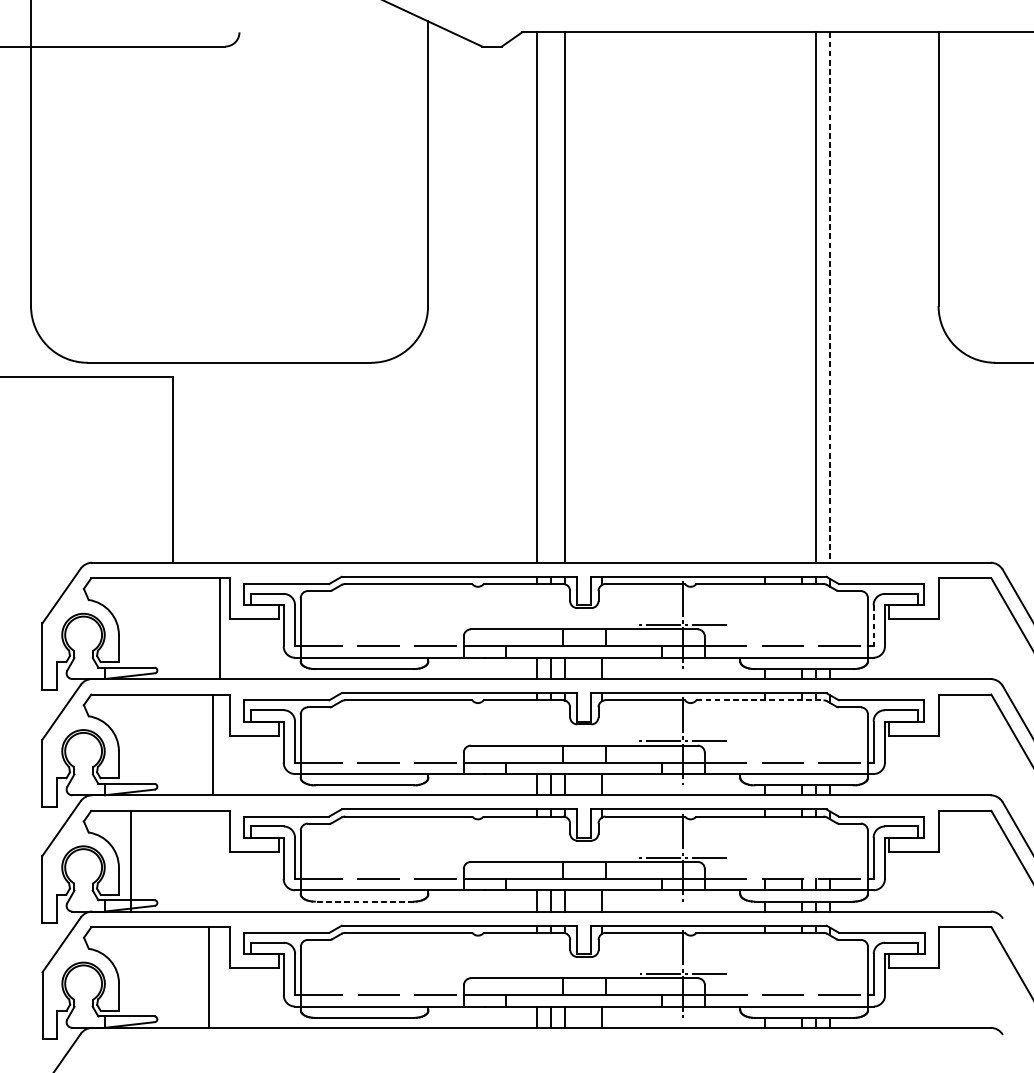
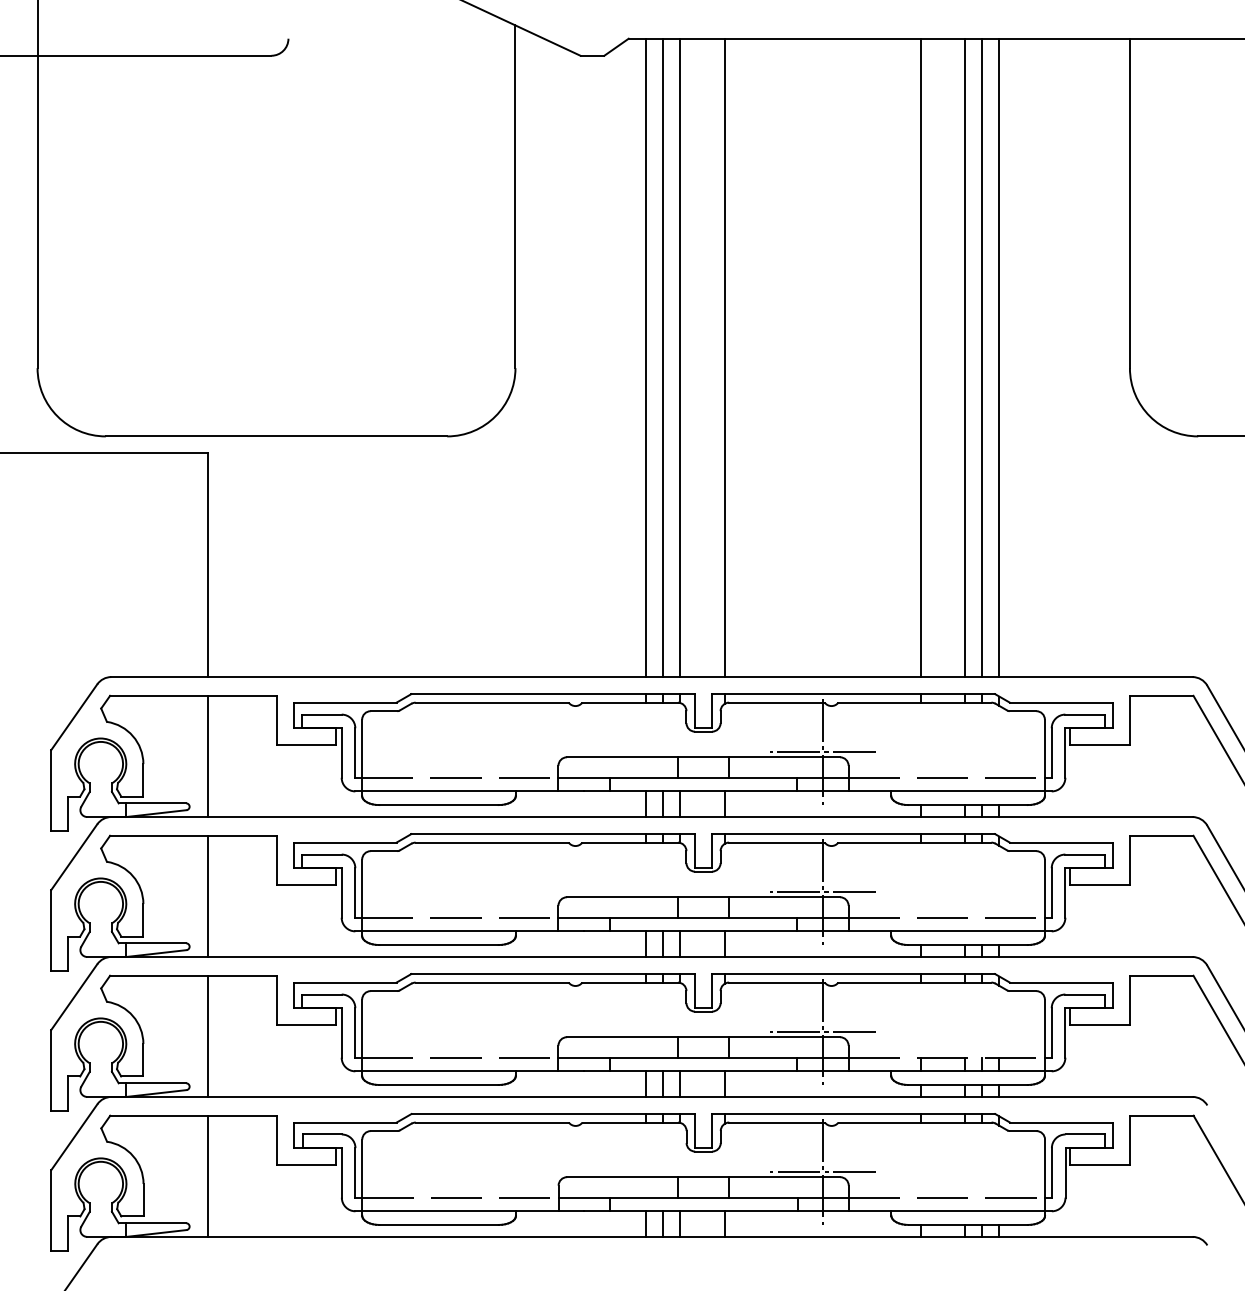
line: (551, 297) -> (663, 357), added
line: (601, 297) -> (724, 357), added
line: (764, 297) -> (920, 357), added
line: (801, 297) -> (965, 357), added
line: (830, 298) -> (999, 358), dashed -> solid
line: (873, 626) -> (1051, 753), dashed -> solid
line: (220, 628) -> (208, 756), moved
line: (759, 700) -> (914, 842), dashed -> solid
line: (212, 744) -> (208, 895), moved
line: (131, 860) -> (208, 1035), moved
line: (364, 902) -> (438, 1085), dashed -> solid
line: (208, 976) -> (208, 1175), moved

